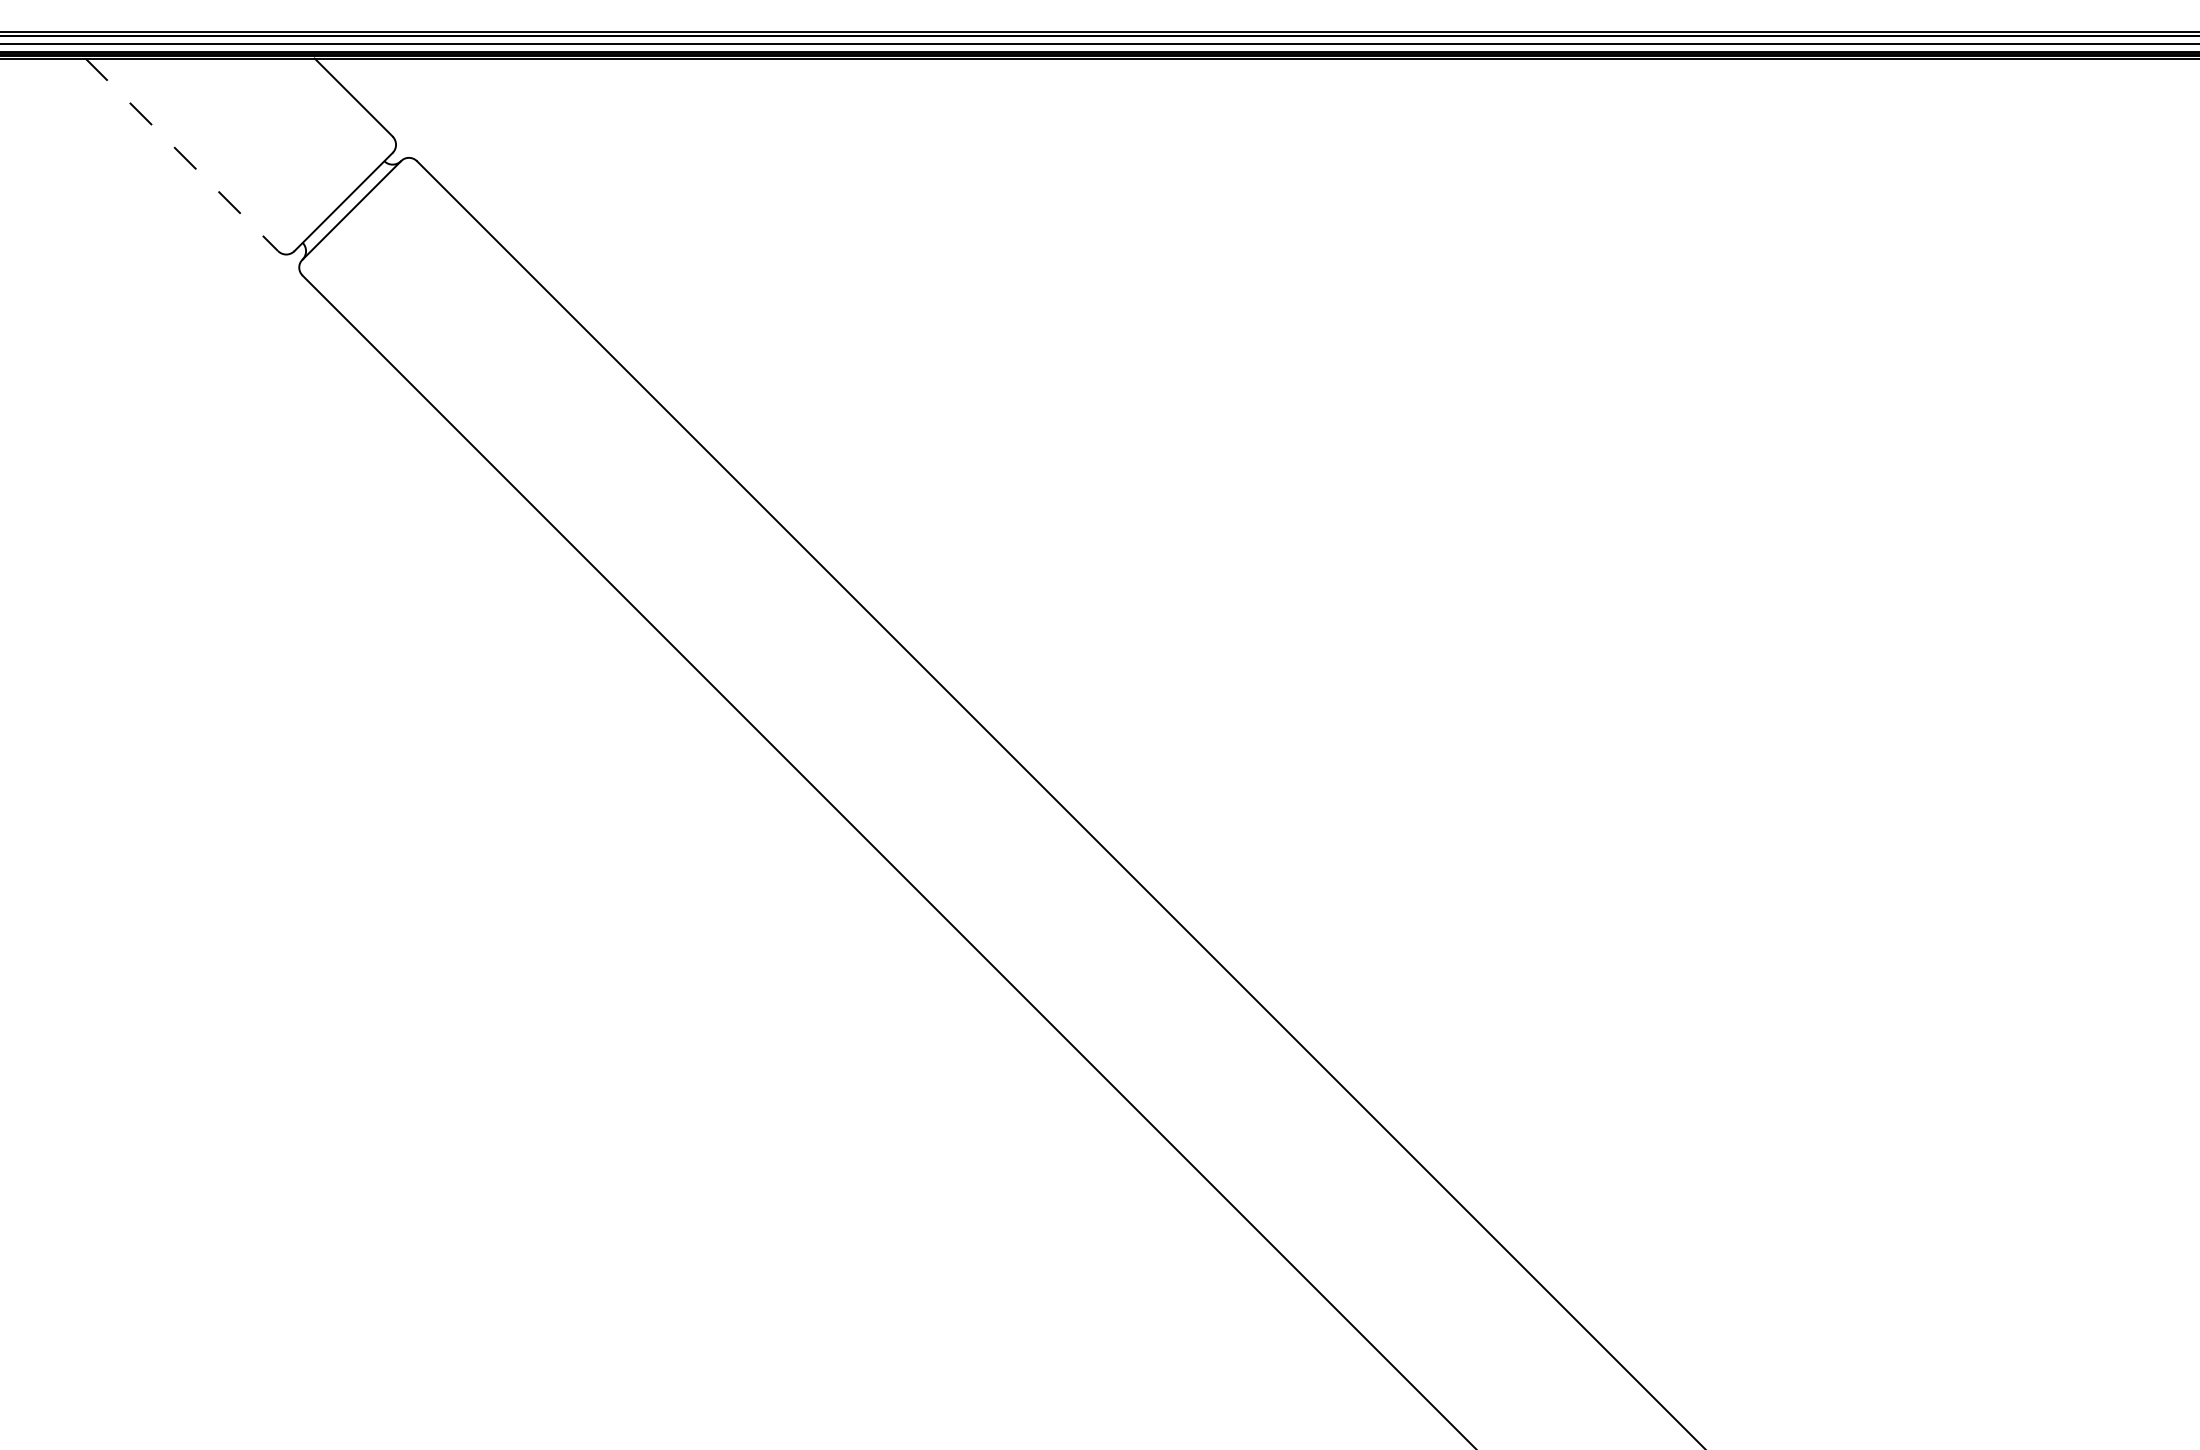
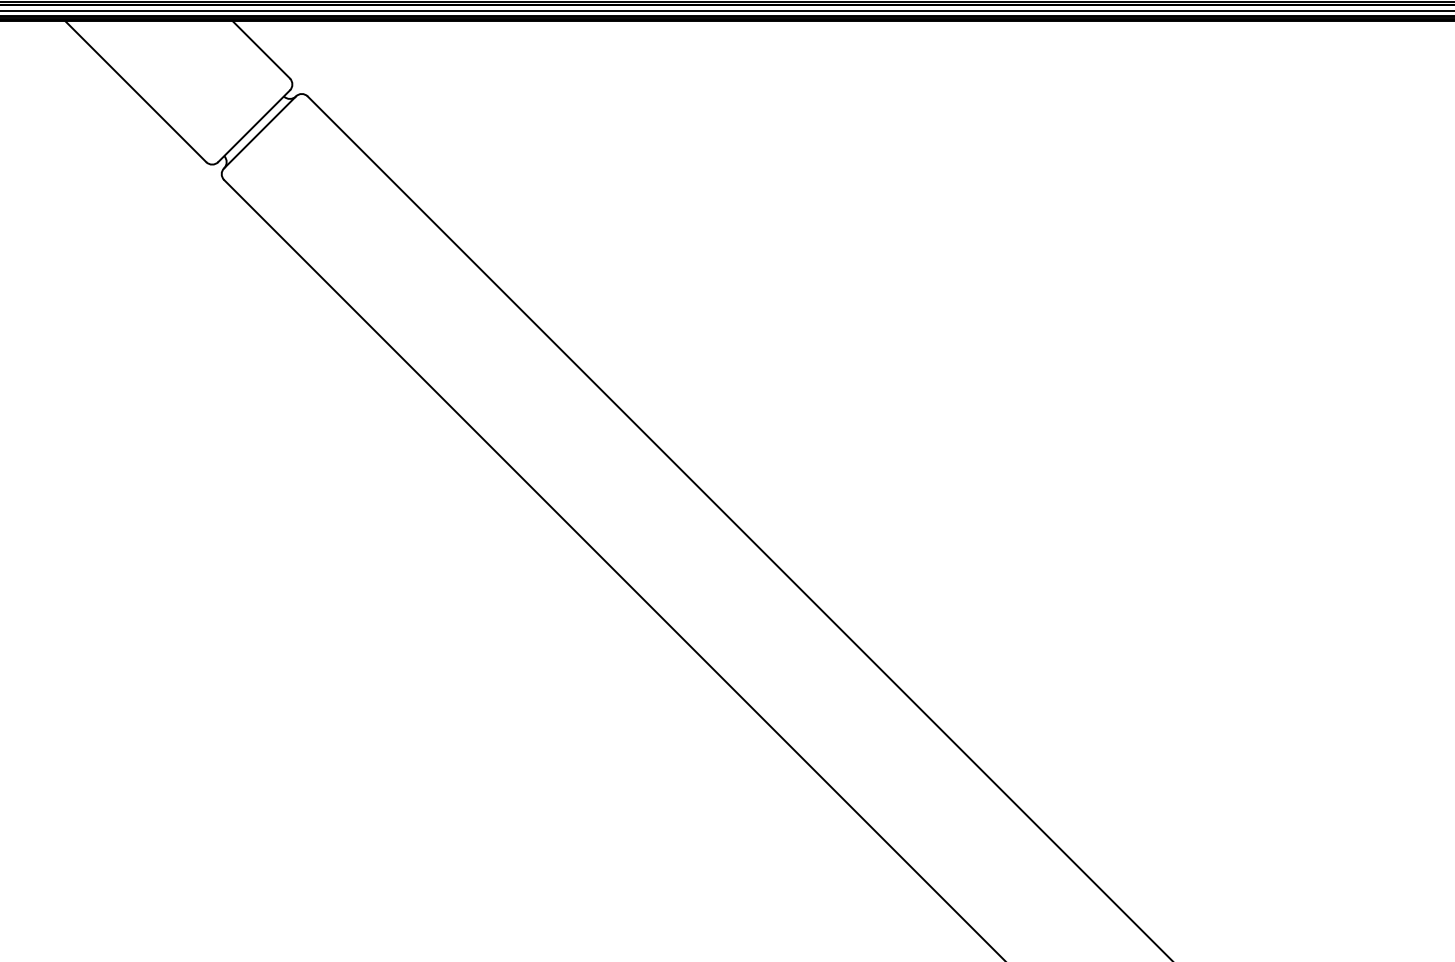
line: (182, 155) -> (136, 92), dashed -> solid

